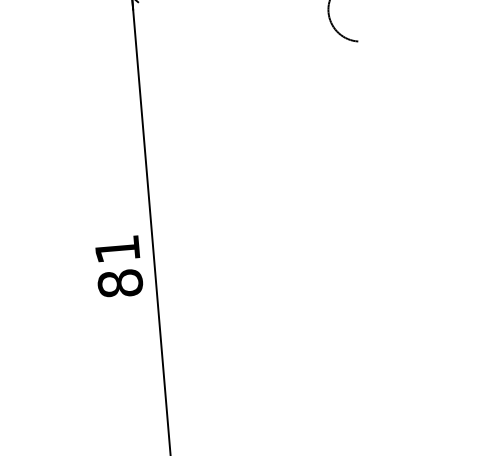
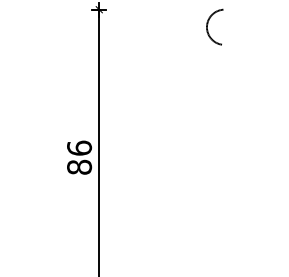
text: (117, 247) -> (79, 147), 81 -> 86

